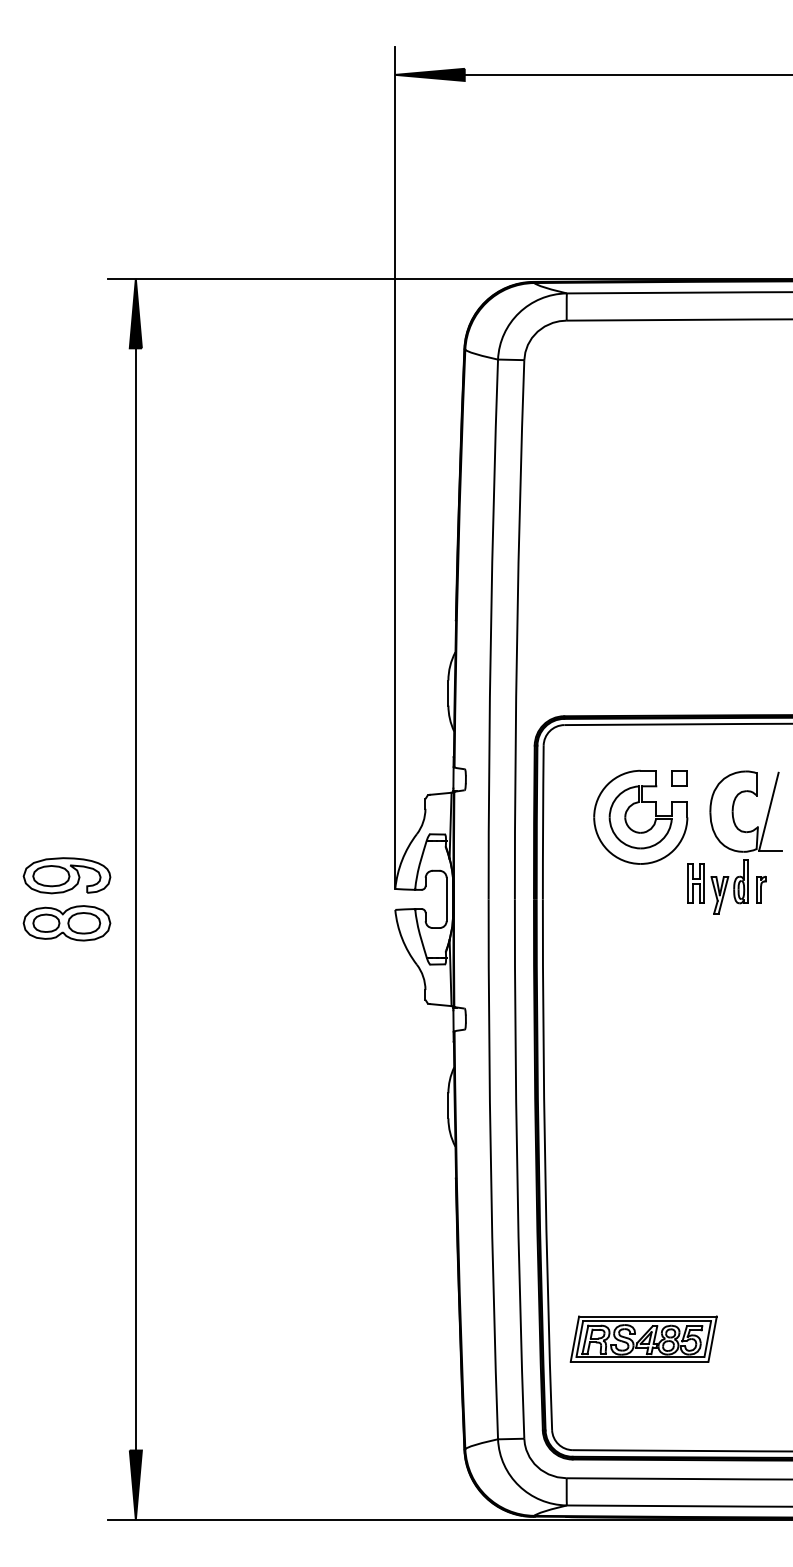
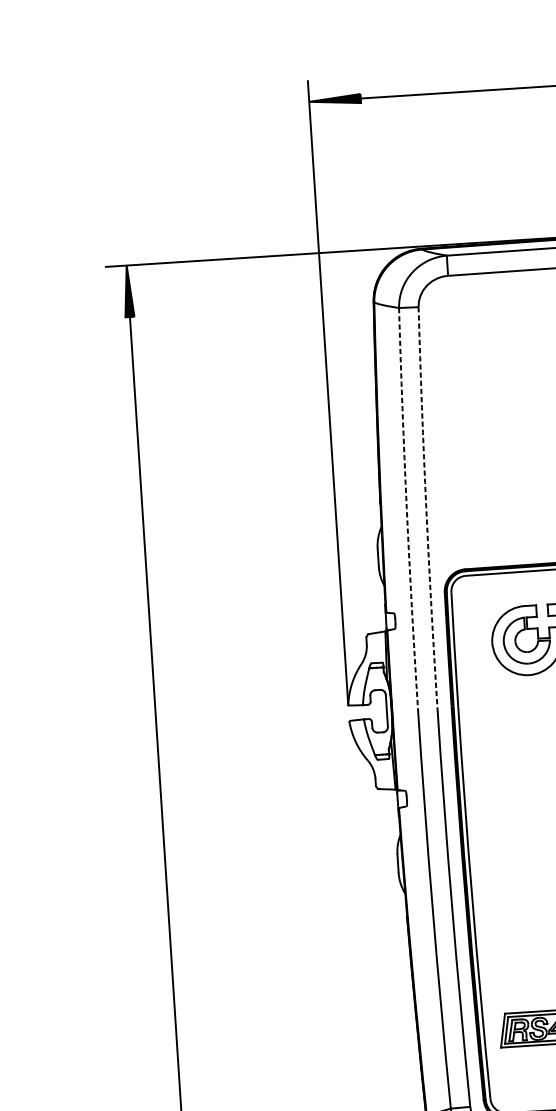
arc: (490, 629) -> (406, 508), solid -> dashed
arc: (517, 629) -> (426, 507), solid -> dashed
part: (66, 875) -> (103, 711), removed
part: (66, 923) -> (106, 746), removed

